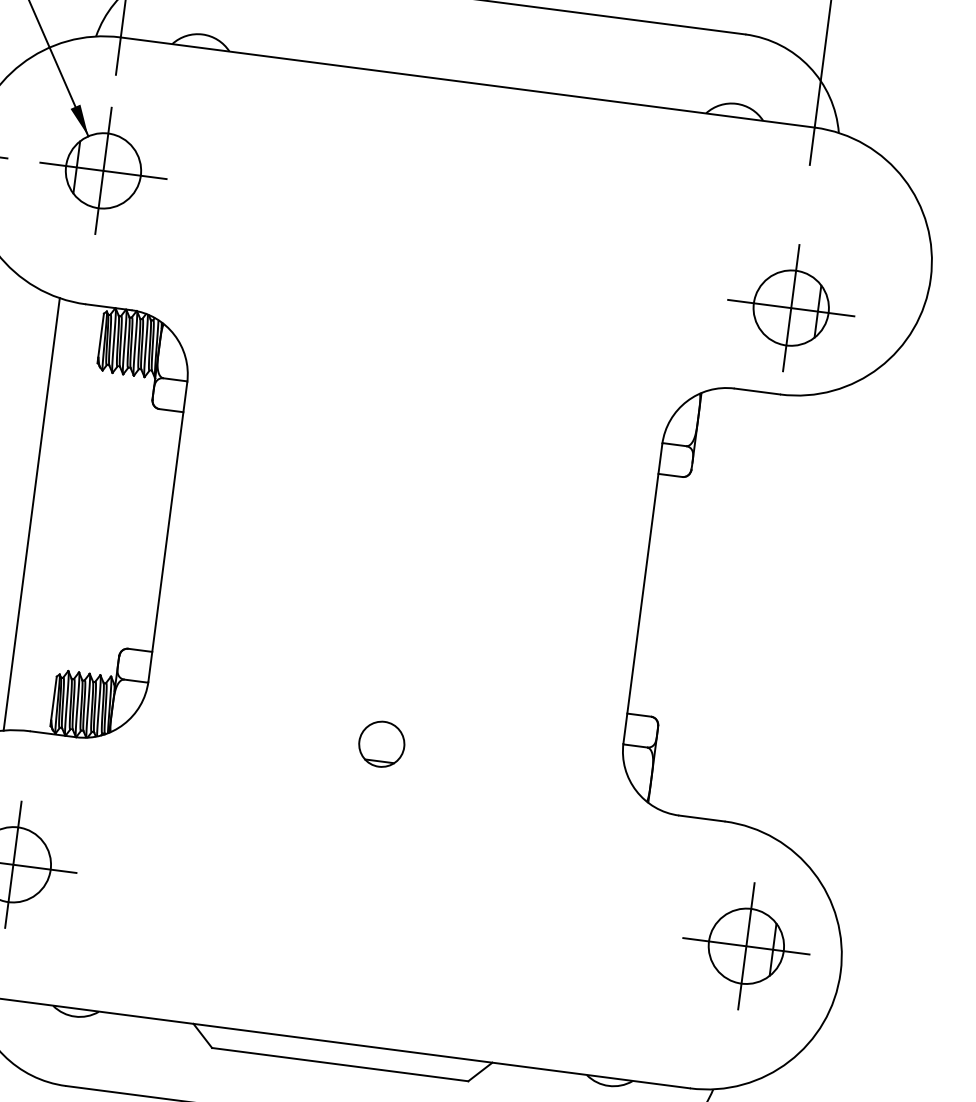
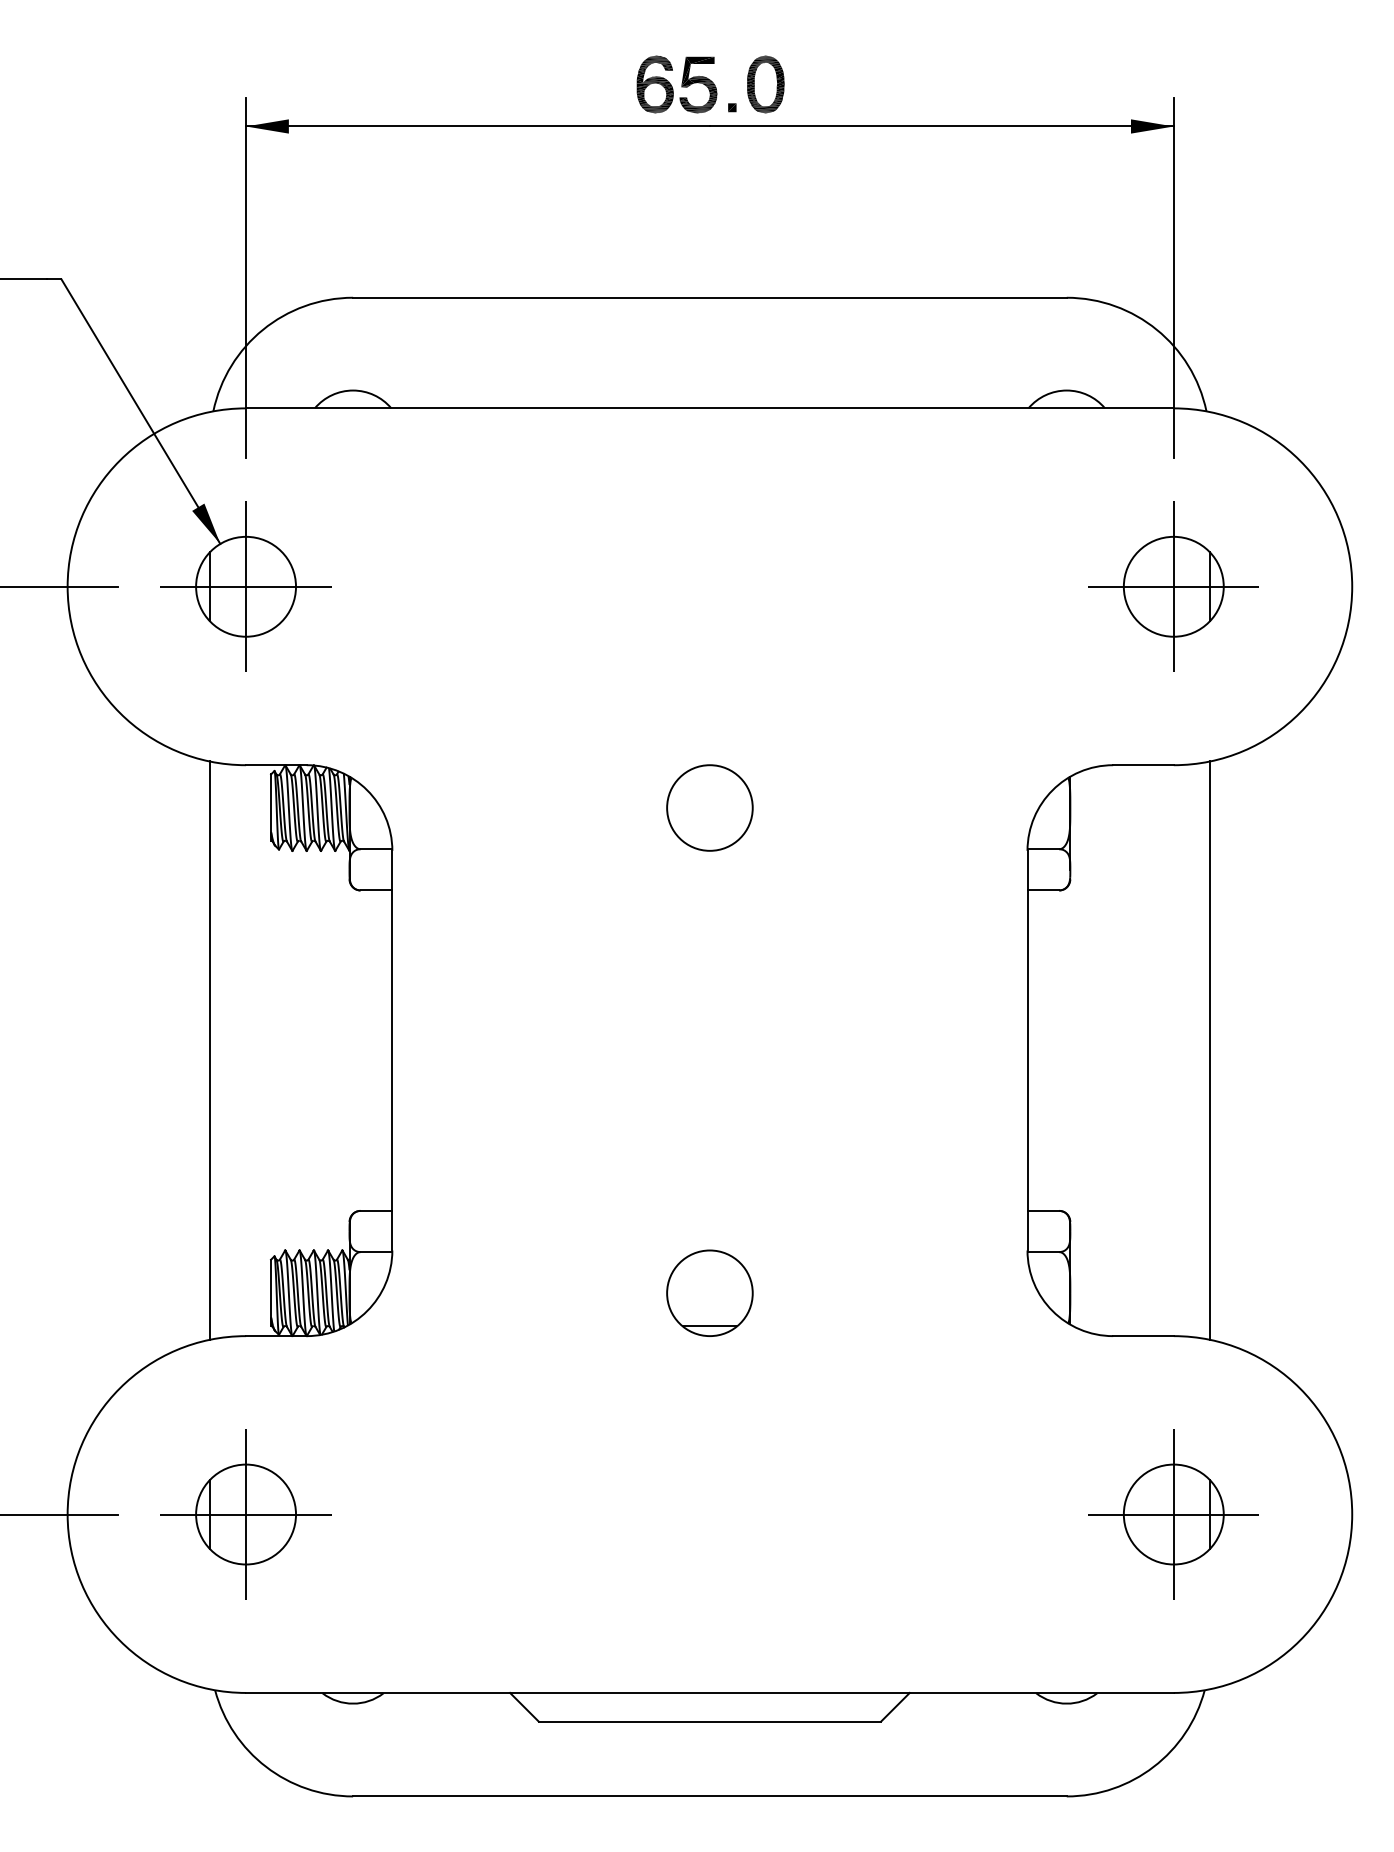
part: (791, 307) -> (1173, 586), moved
circle: (428, 380) -> (709, 807), added
line: (779, 611) -> (1209, 1050), added
part: (381, 743) -> (709, 1292), size x1.43
part: (746, 946) -> (1173, 1514), moved

